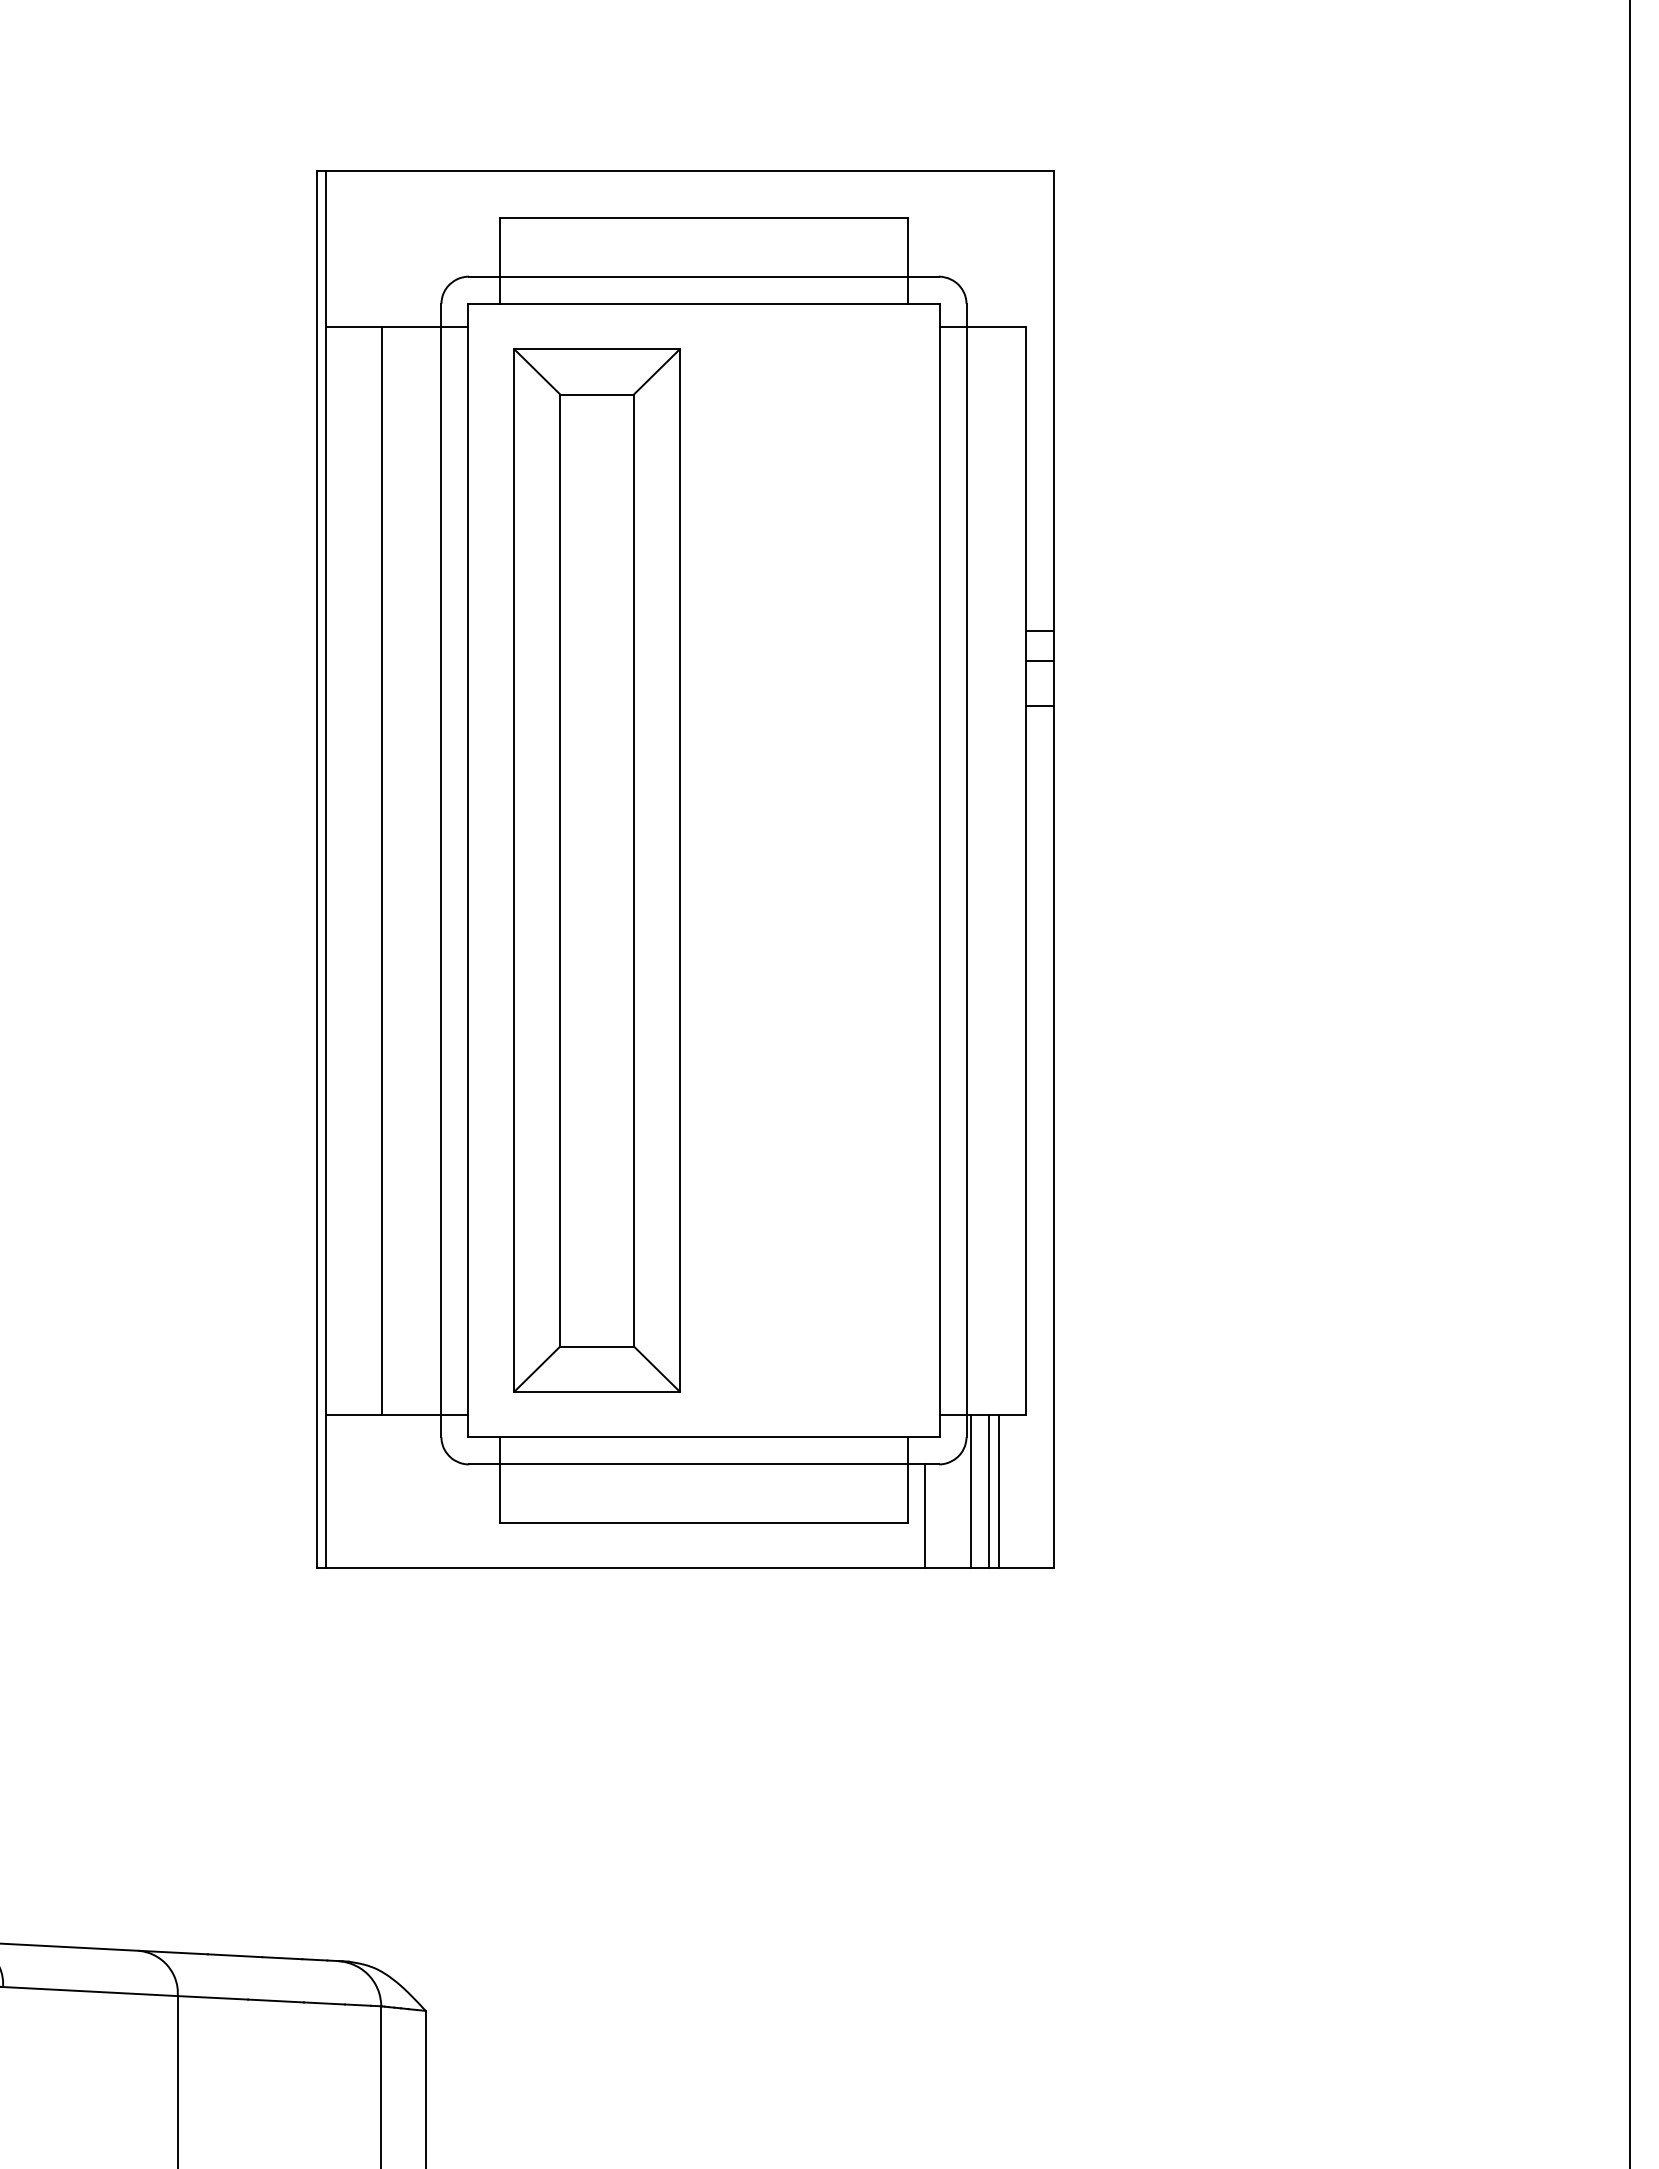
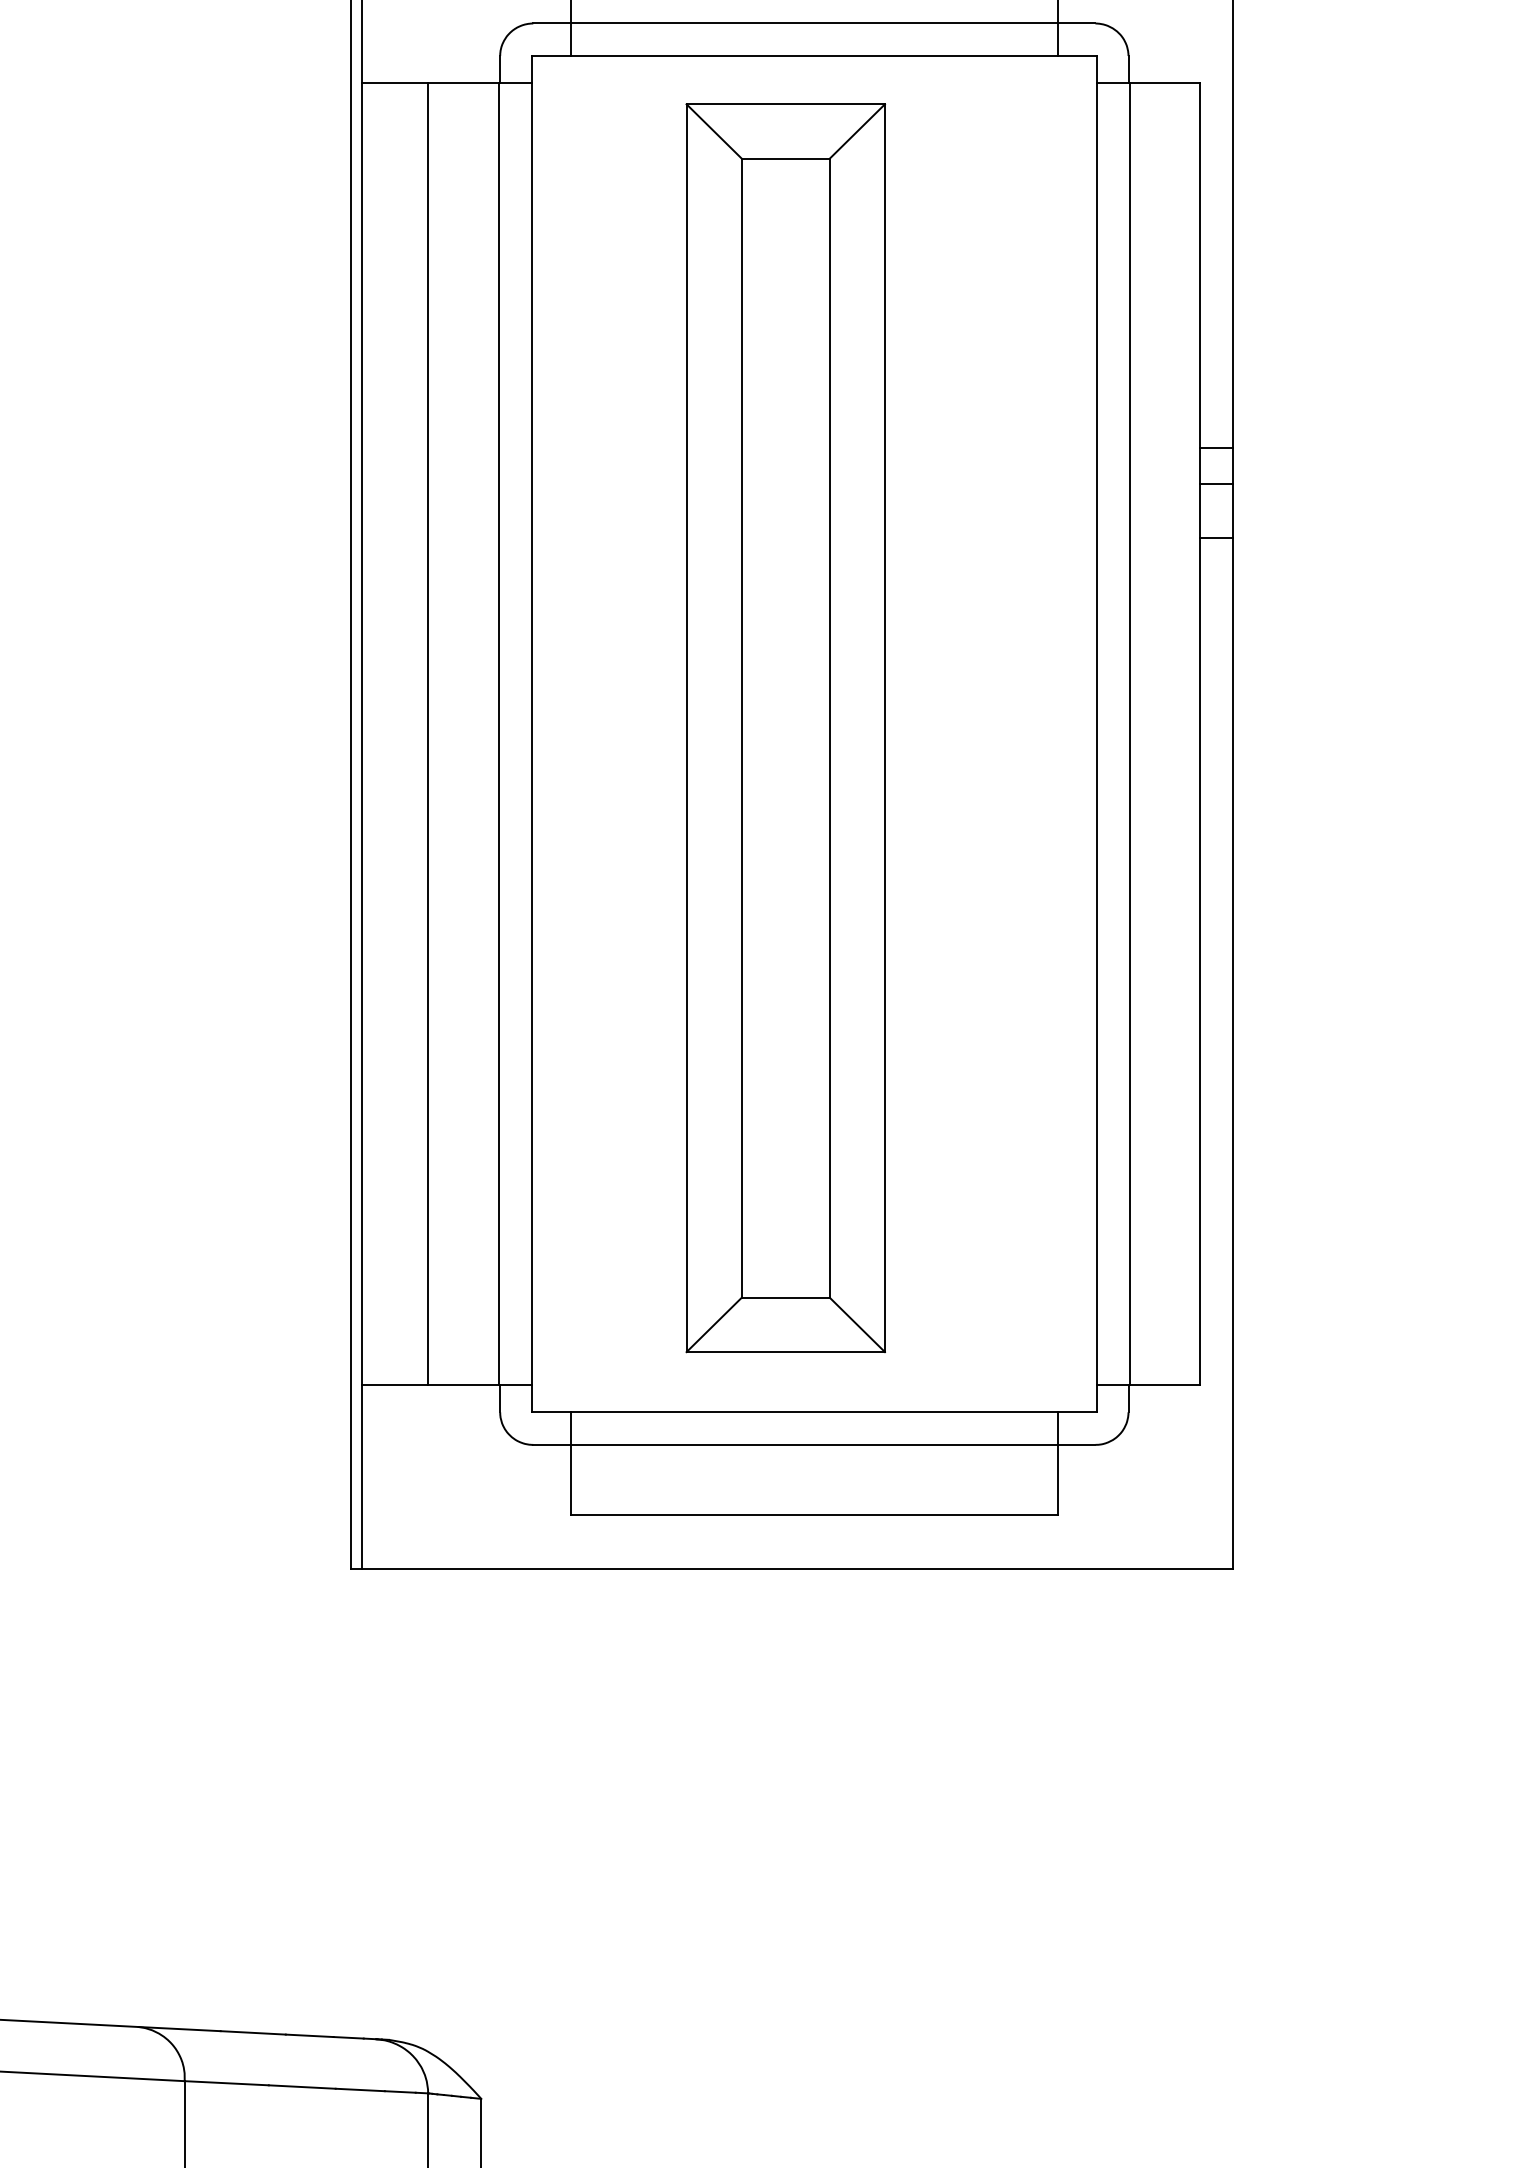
part: (596, 870) -> (785, 728), moved
line: (971, 1490) -> (1134, 1476), removed
line: (989, 1490) -> (1156, 1476), removed
line: (998, 1490) -> (1166, 1476), removed
line: (925, 1515) -> (1079, 1506), removed

